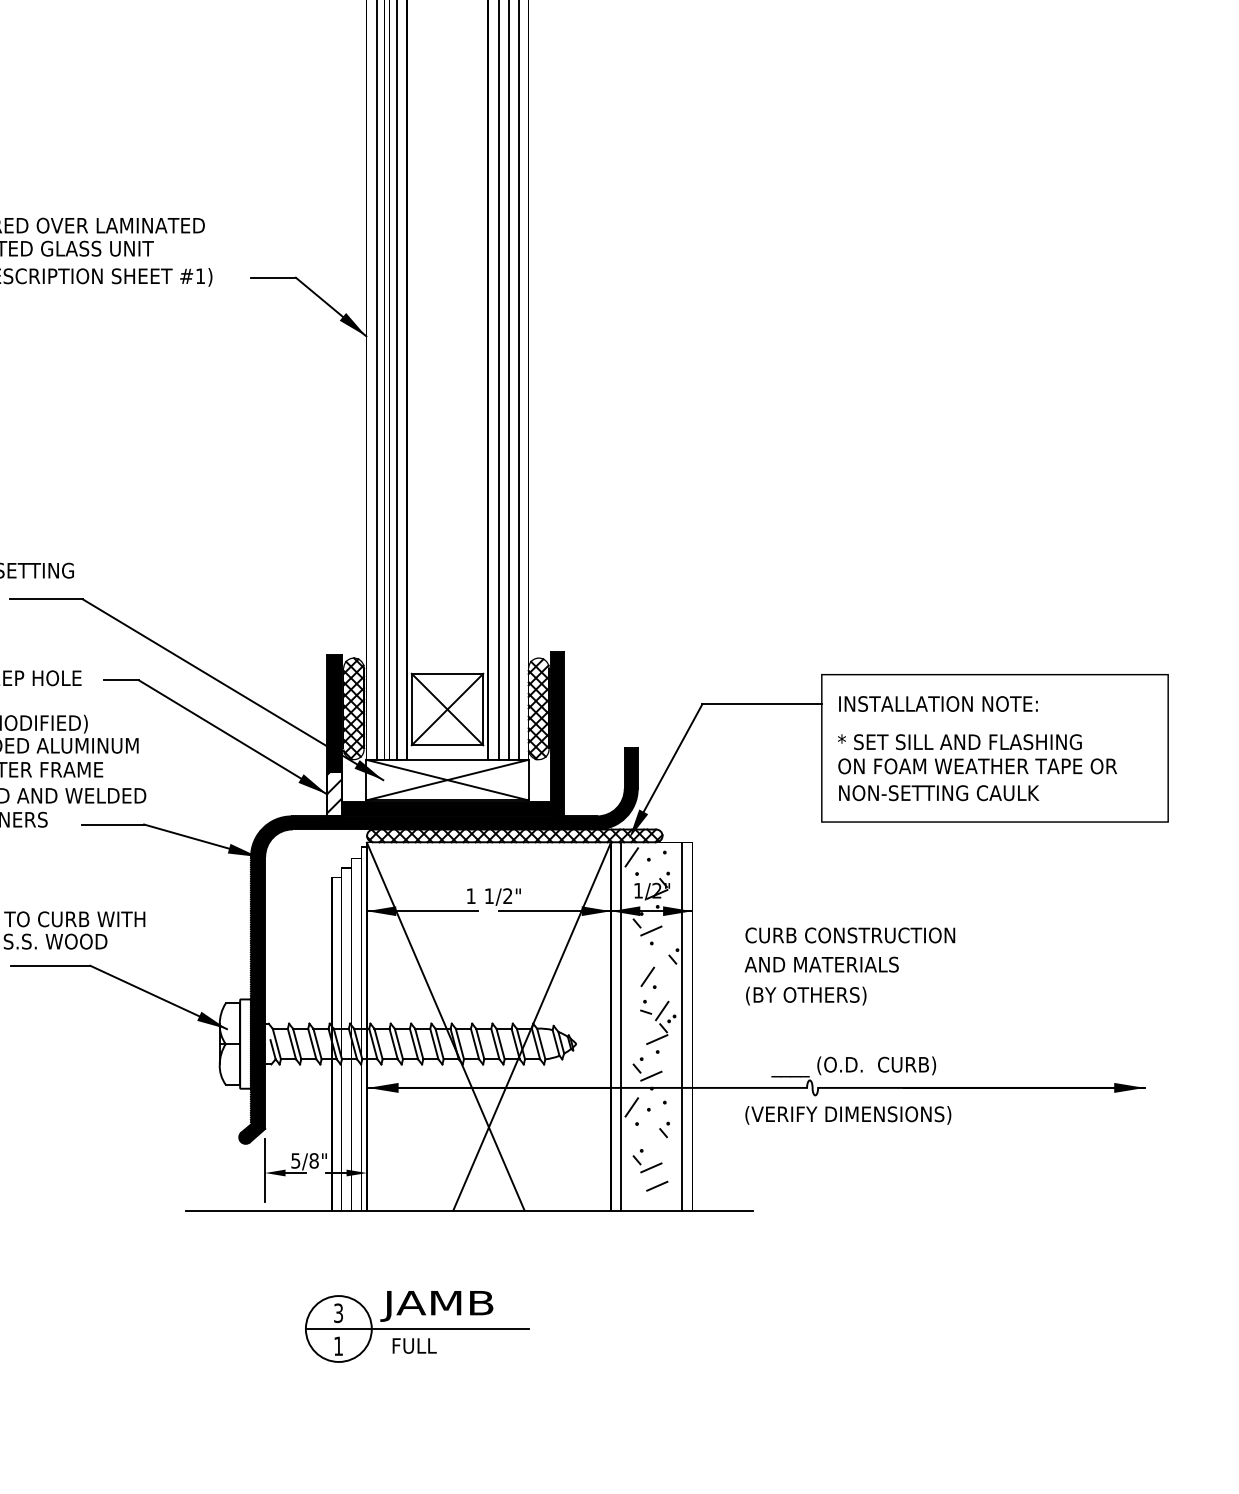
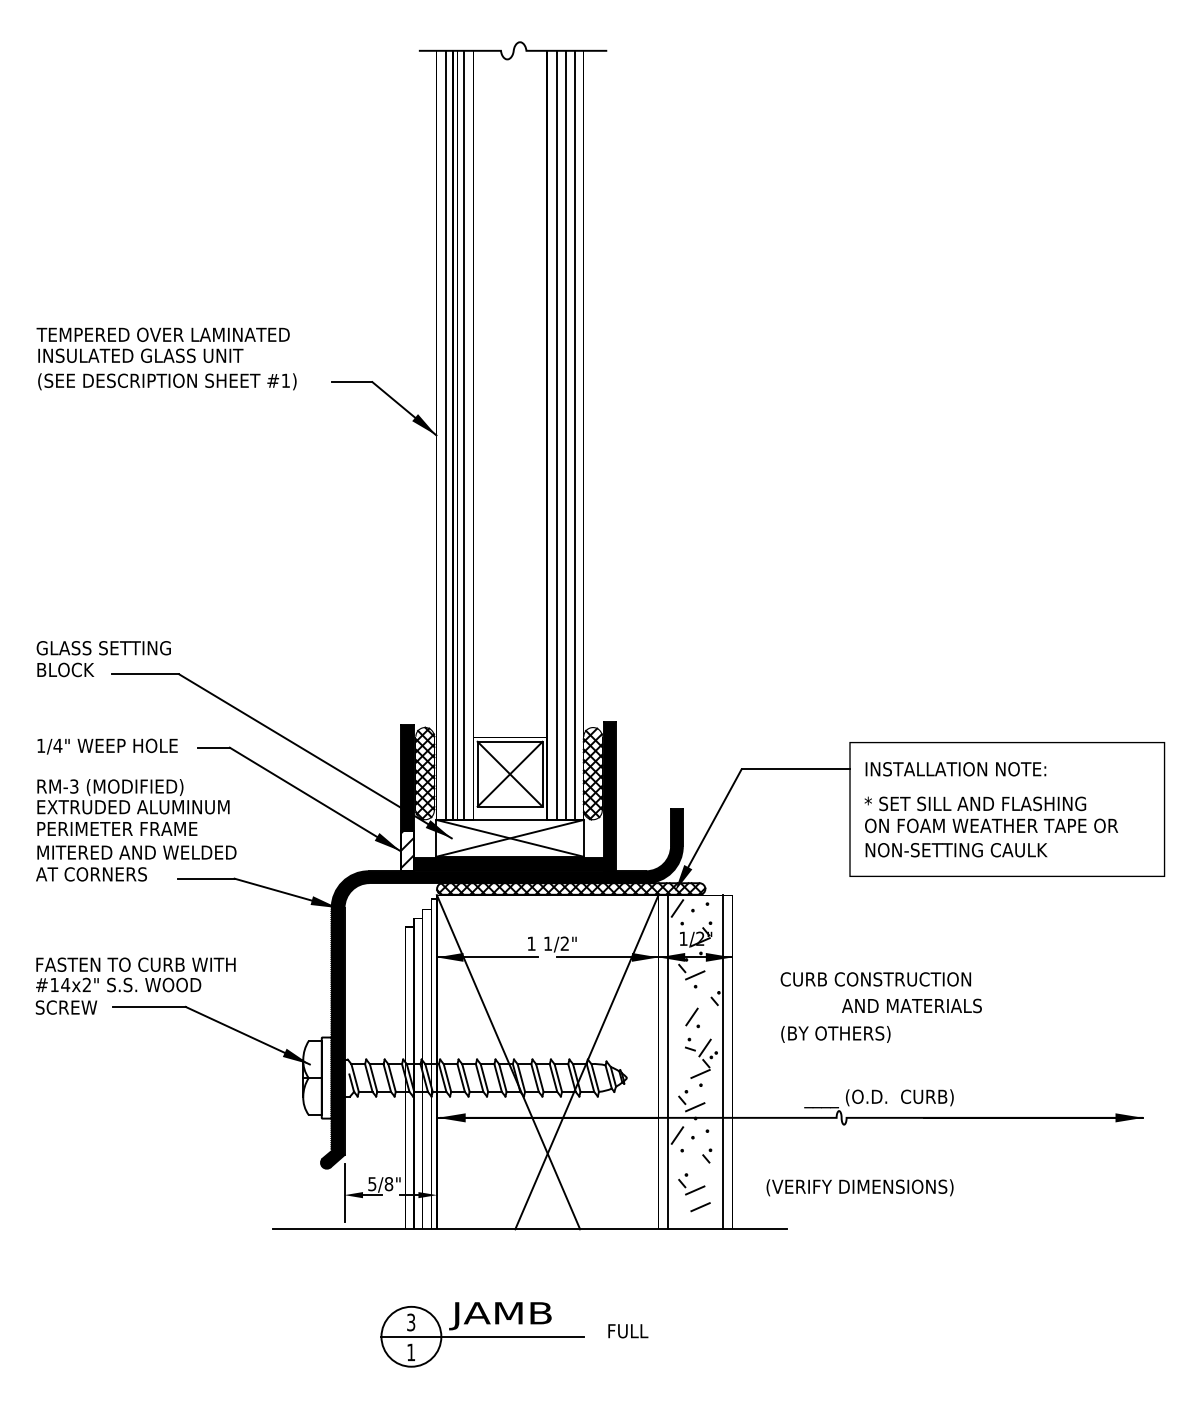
text: (821, 964) -> (911, 1005), moved
text: (847, 1115) -> (859, 1187), moved
text: (414, 1346) -> (628, 1331), moved

